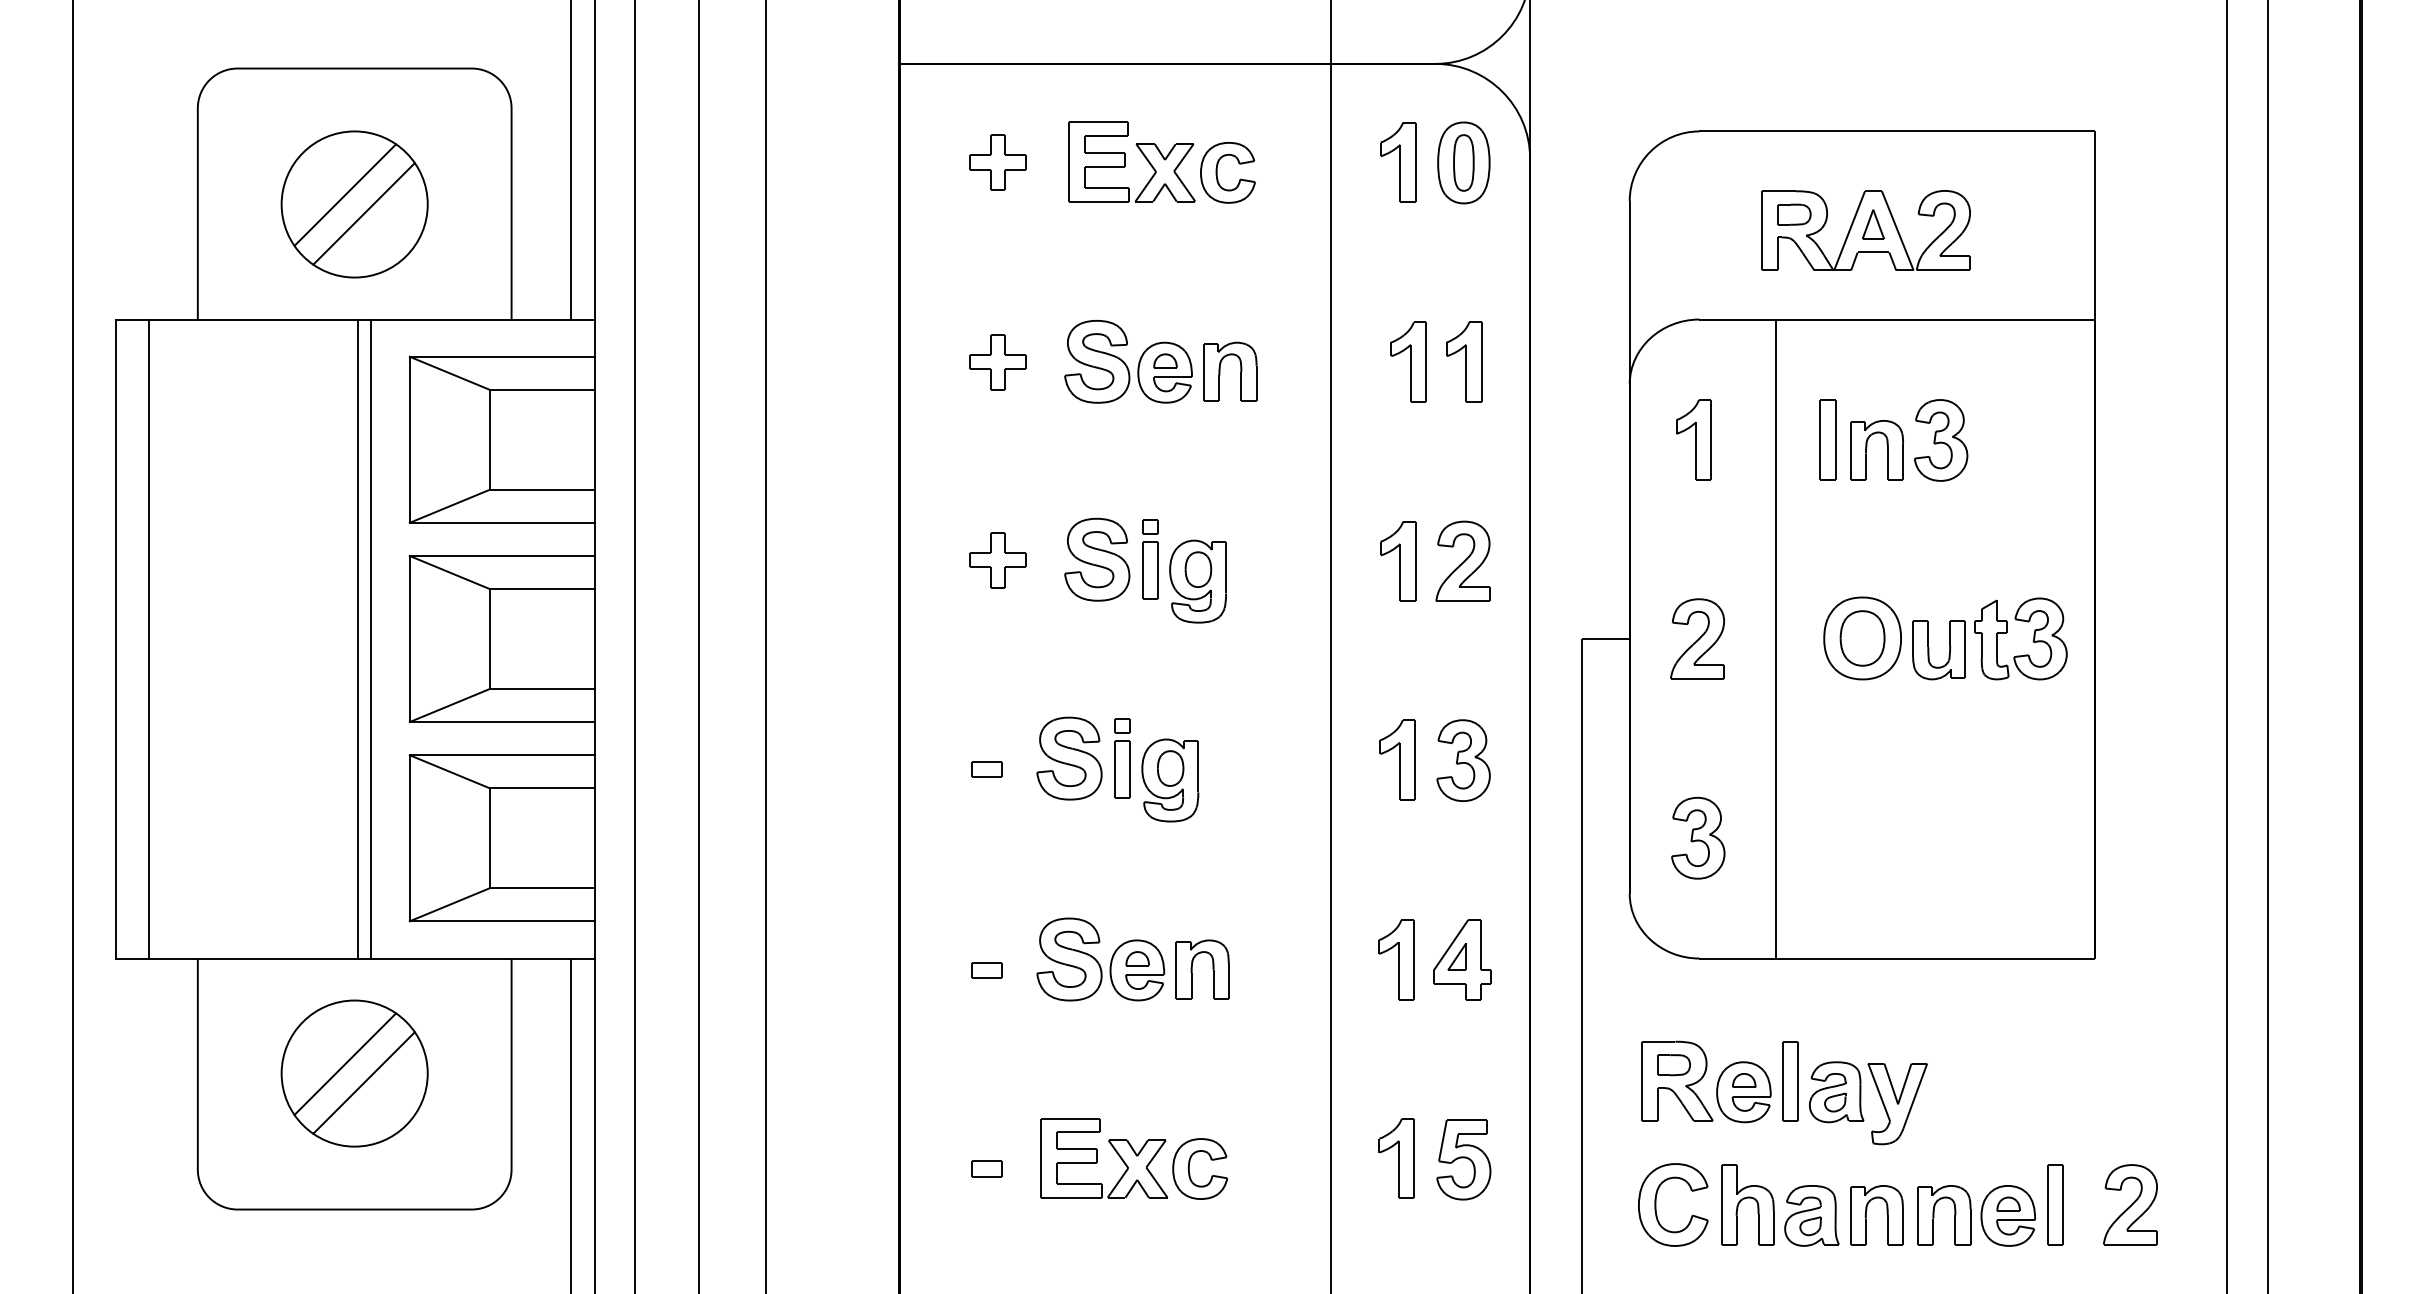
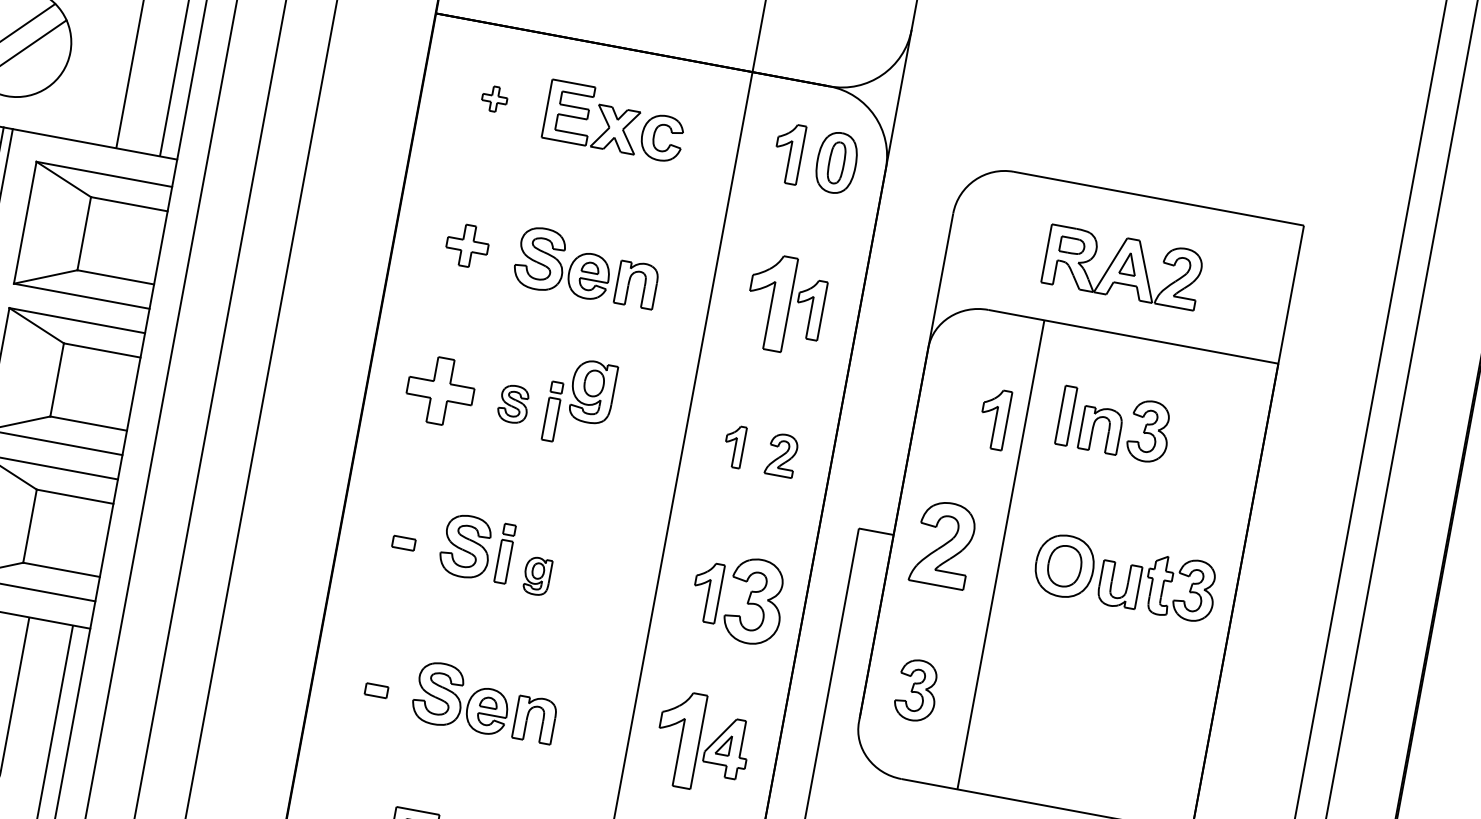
part: (997, 162) -> (494, 99), size x0.6
part: (1408, 361) -> (769, 301), size x1.6
part: (1693, 439) -> (994, 418), moved
part: (1097, 559) -> (513, 404), size x0.6
part: (997, 560) -> (440, 391), size x1.6
part: (1462, 560) -> (781, 454), size x0.7
part: (1398, 561) -> (734, 446), size x0.7
part: (1197, 581) -> (591, 392), moved
part: (1697, 638) -> (943, 543), size x1.4
part: (1463, 760) -> (755, 601), size x1.4
part: (1170, 780) -> (537, 576), size x0.6
part: (1396, 959) -> (678, 738), size x1.6

